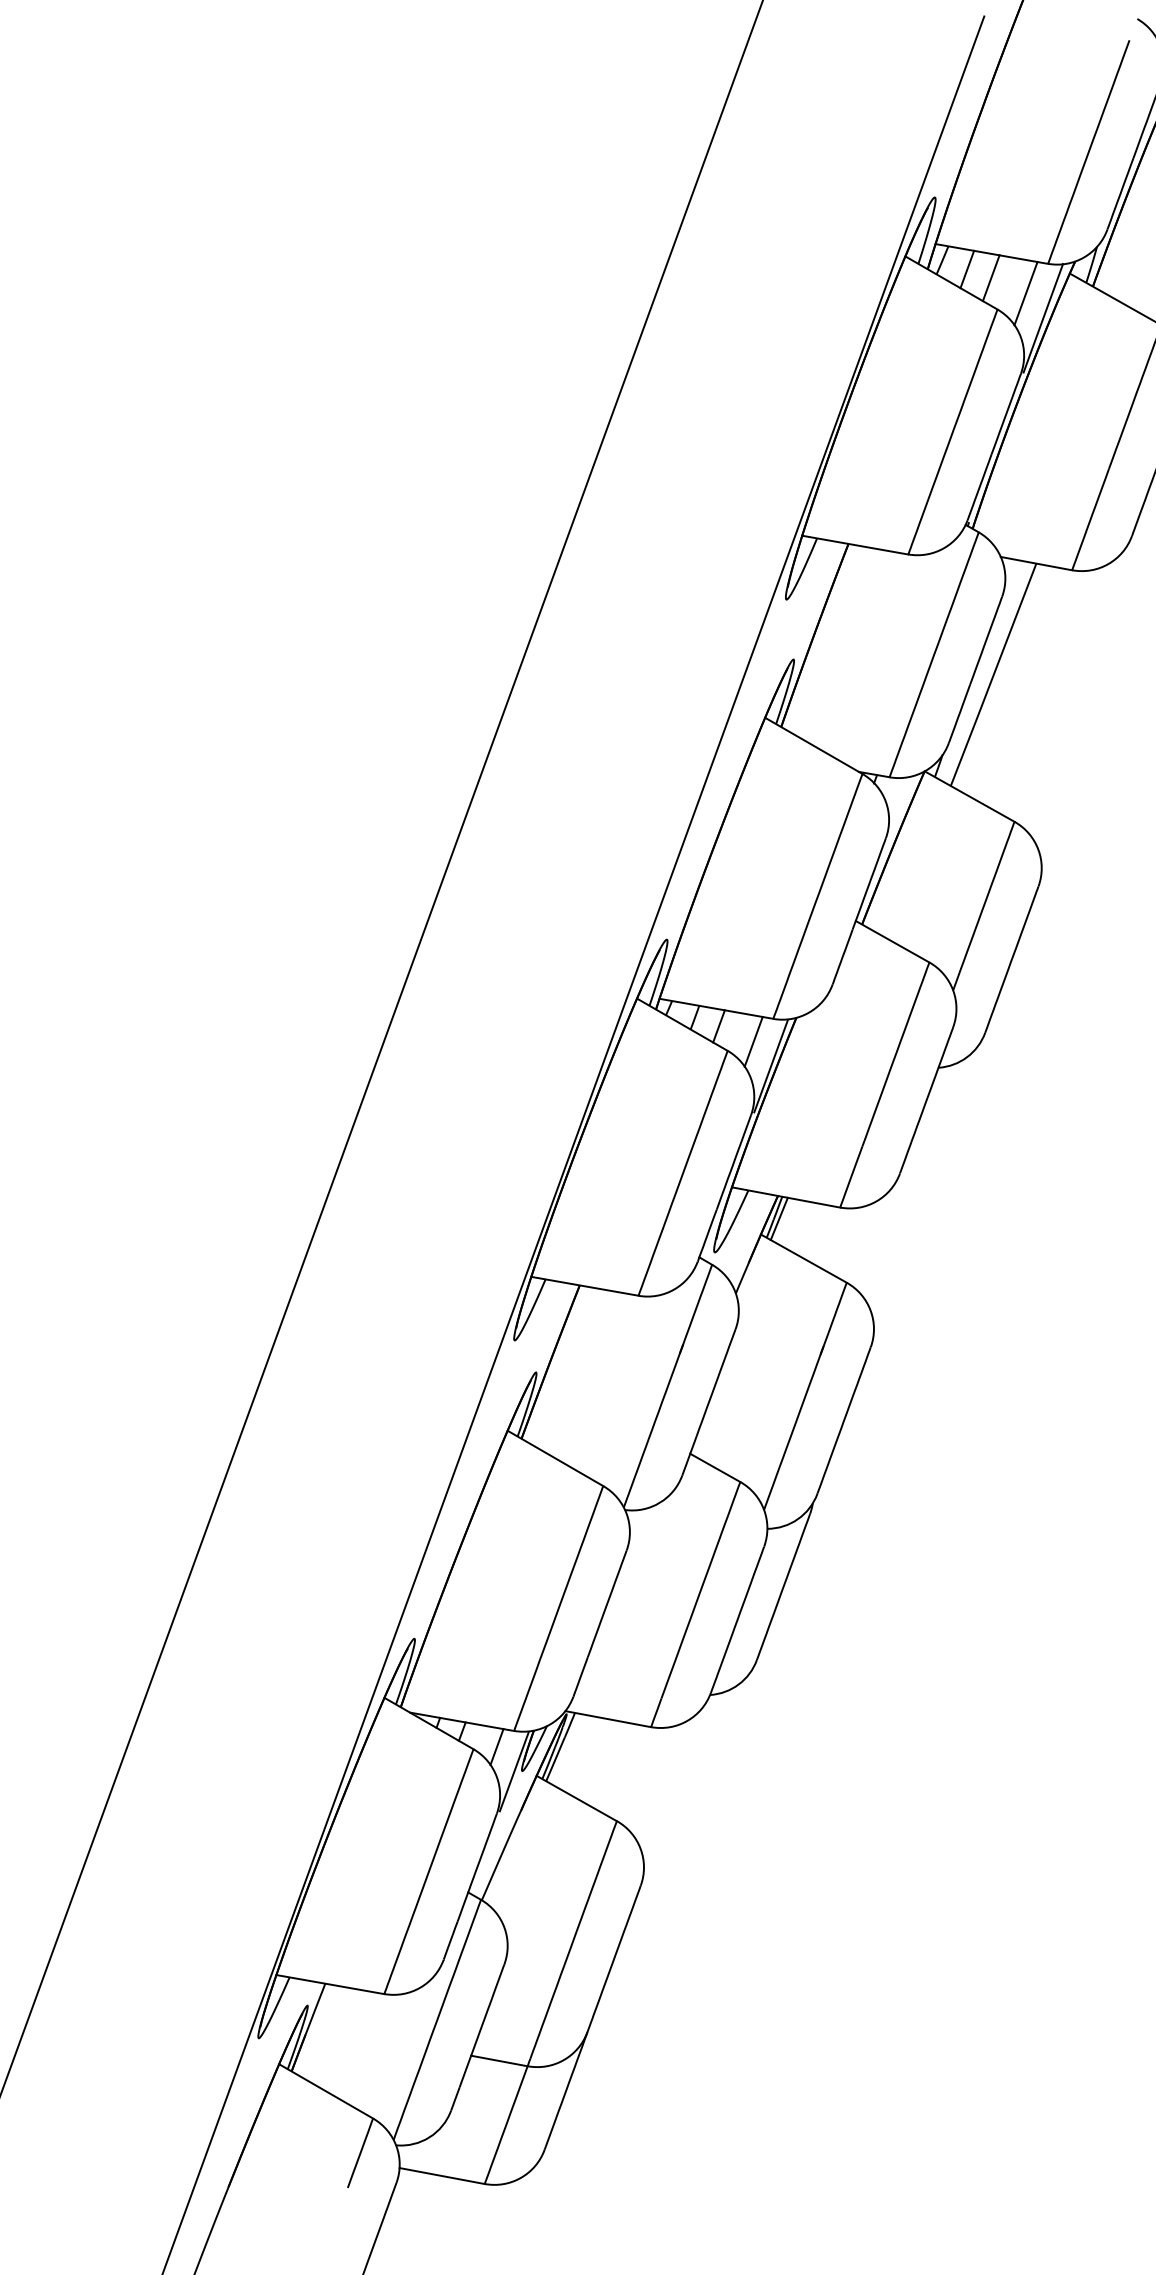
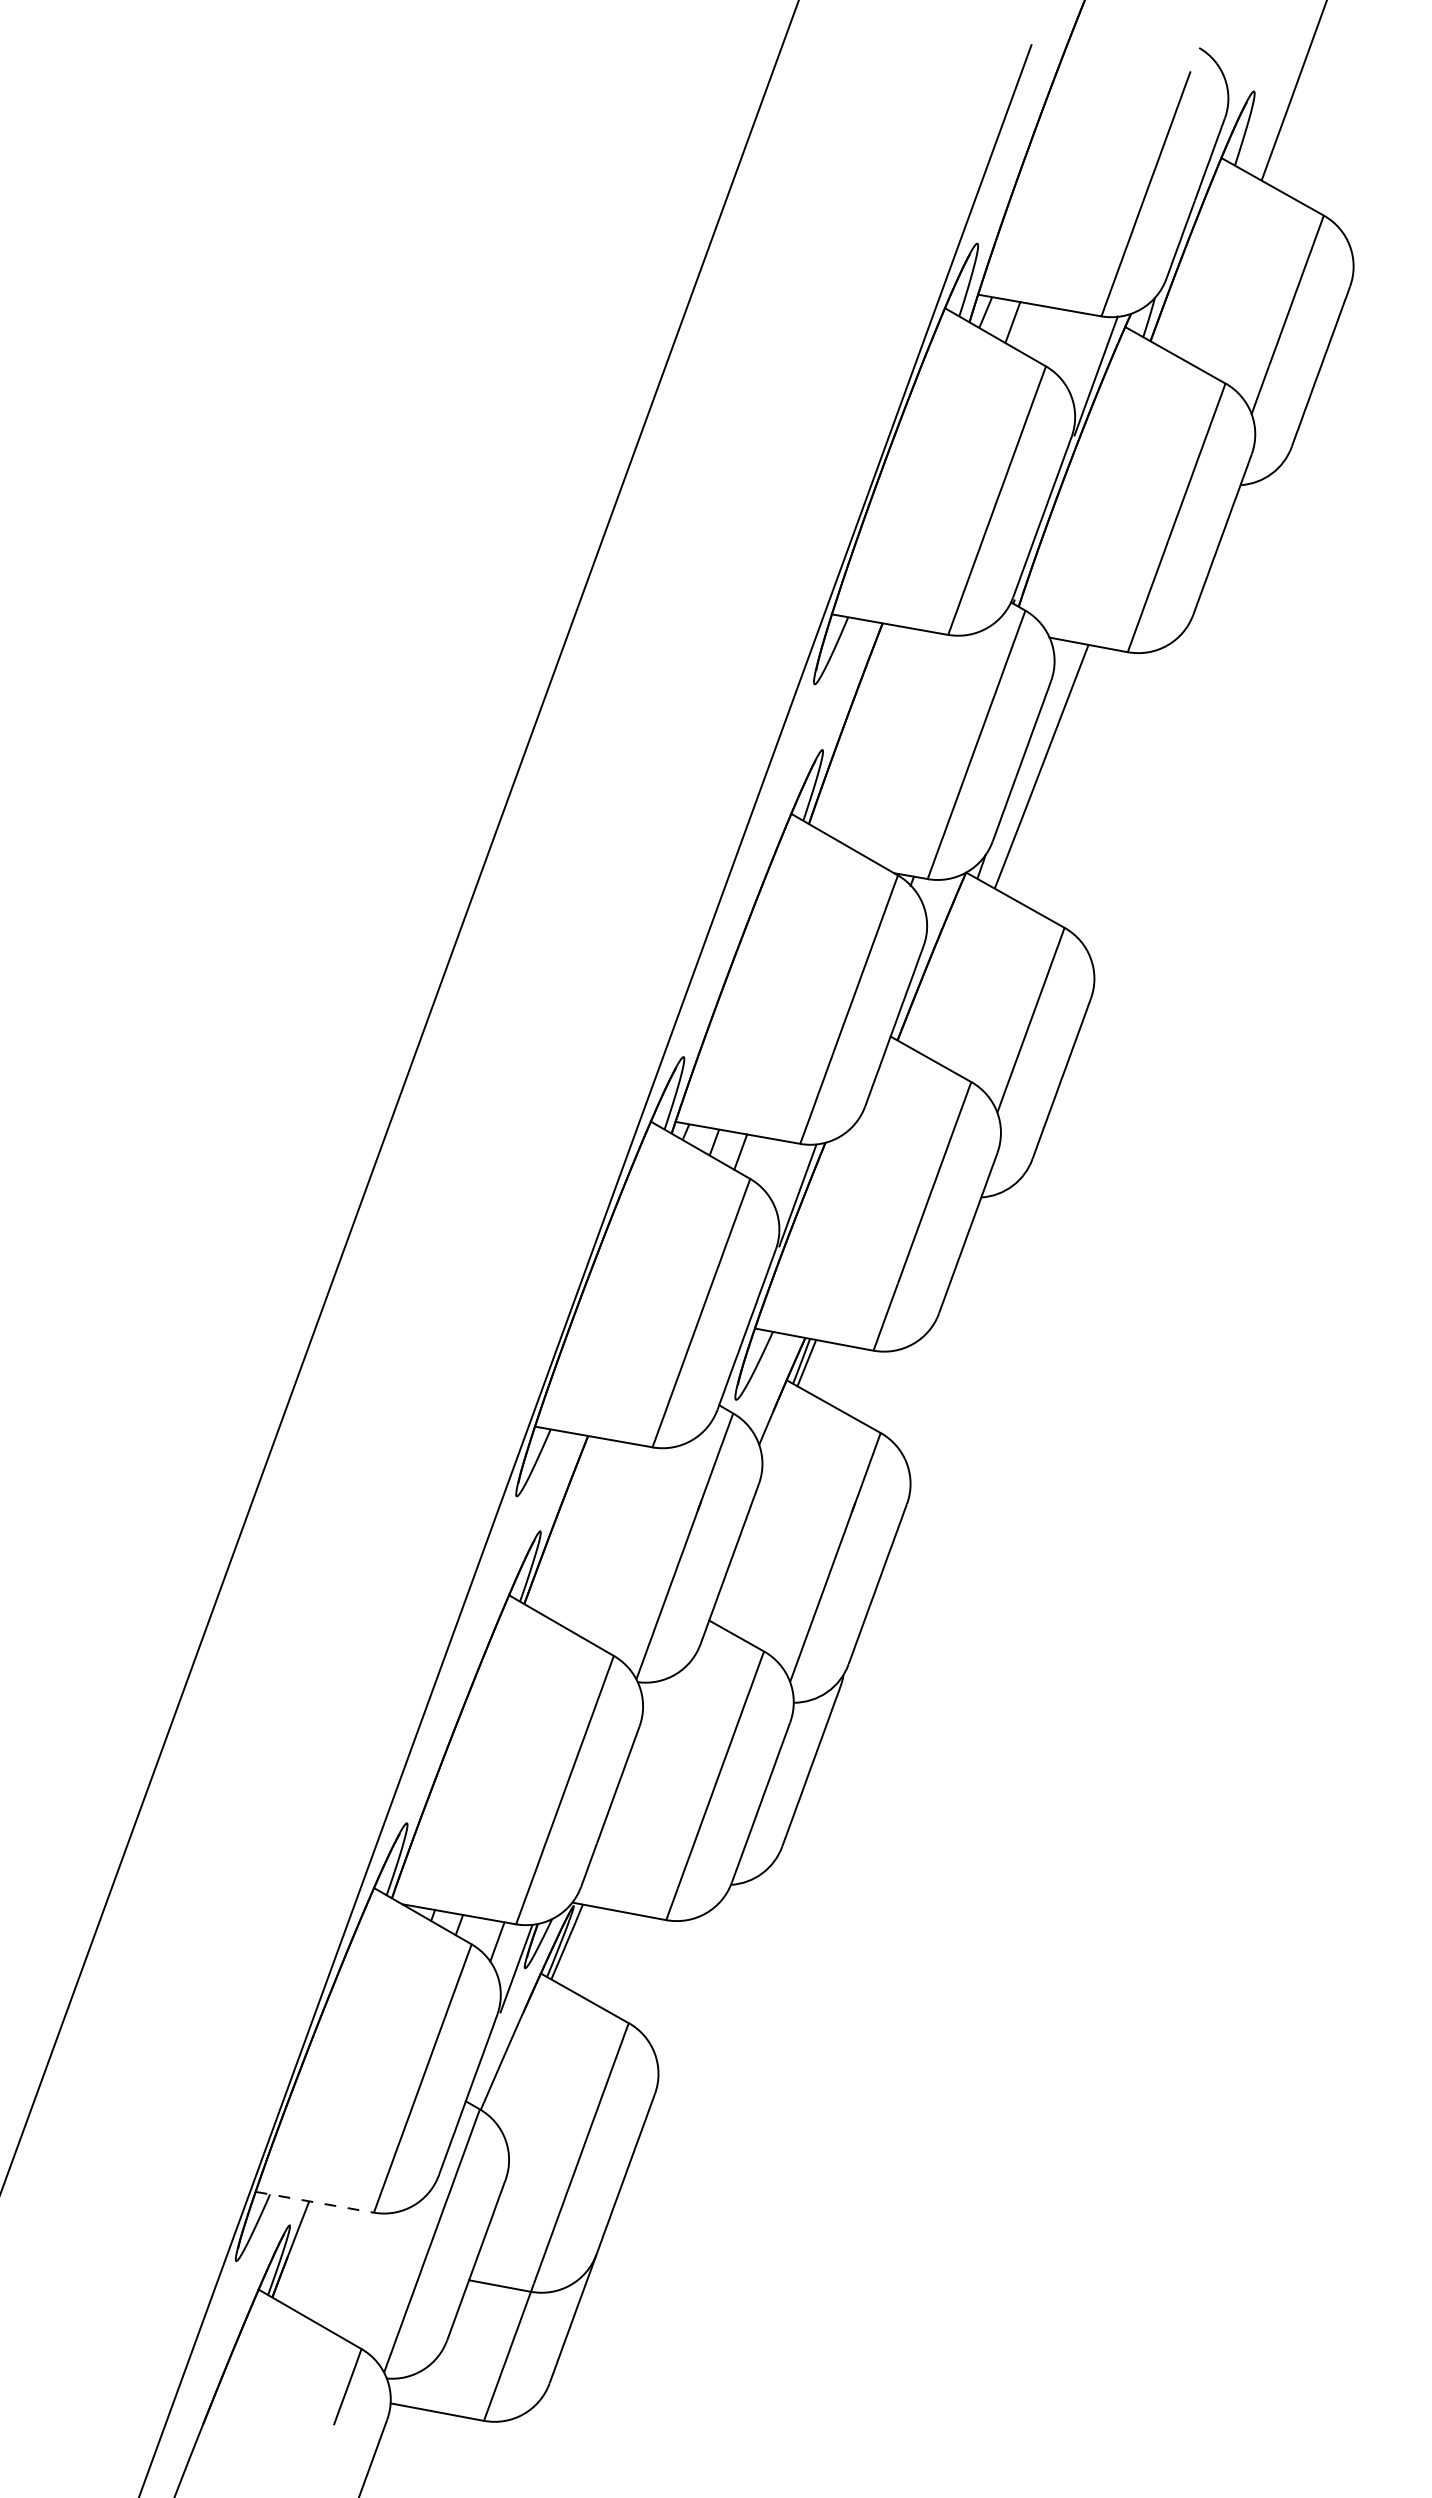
line: (990, 277) -> (1038, 331), removed
line: (1025, 293) -> (1076, 348), removed
line: (753, 1041) -> (778, 1168), removed
line: (331, 1984) -> (315, 2202), solid -> dashed

